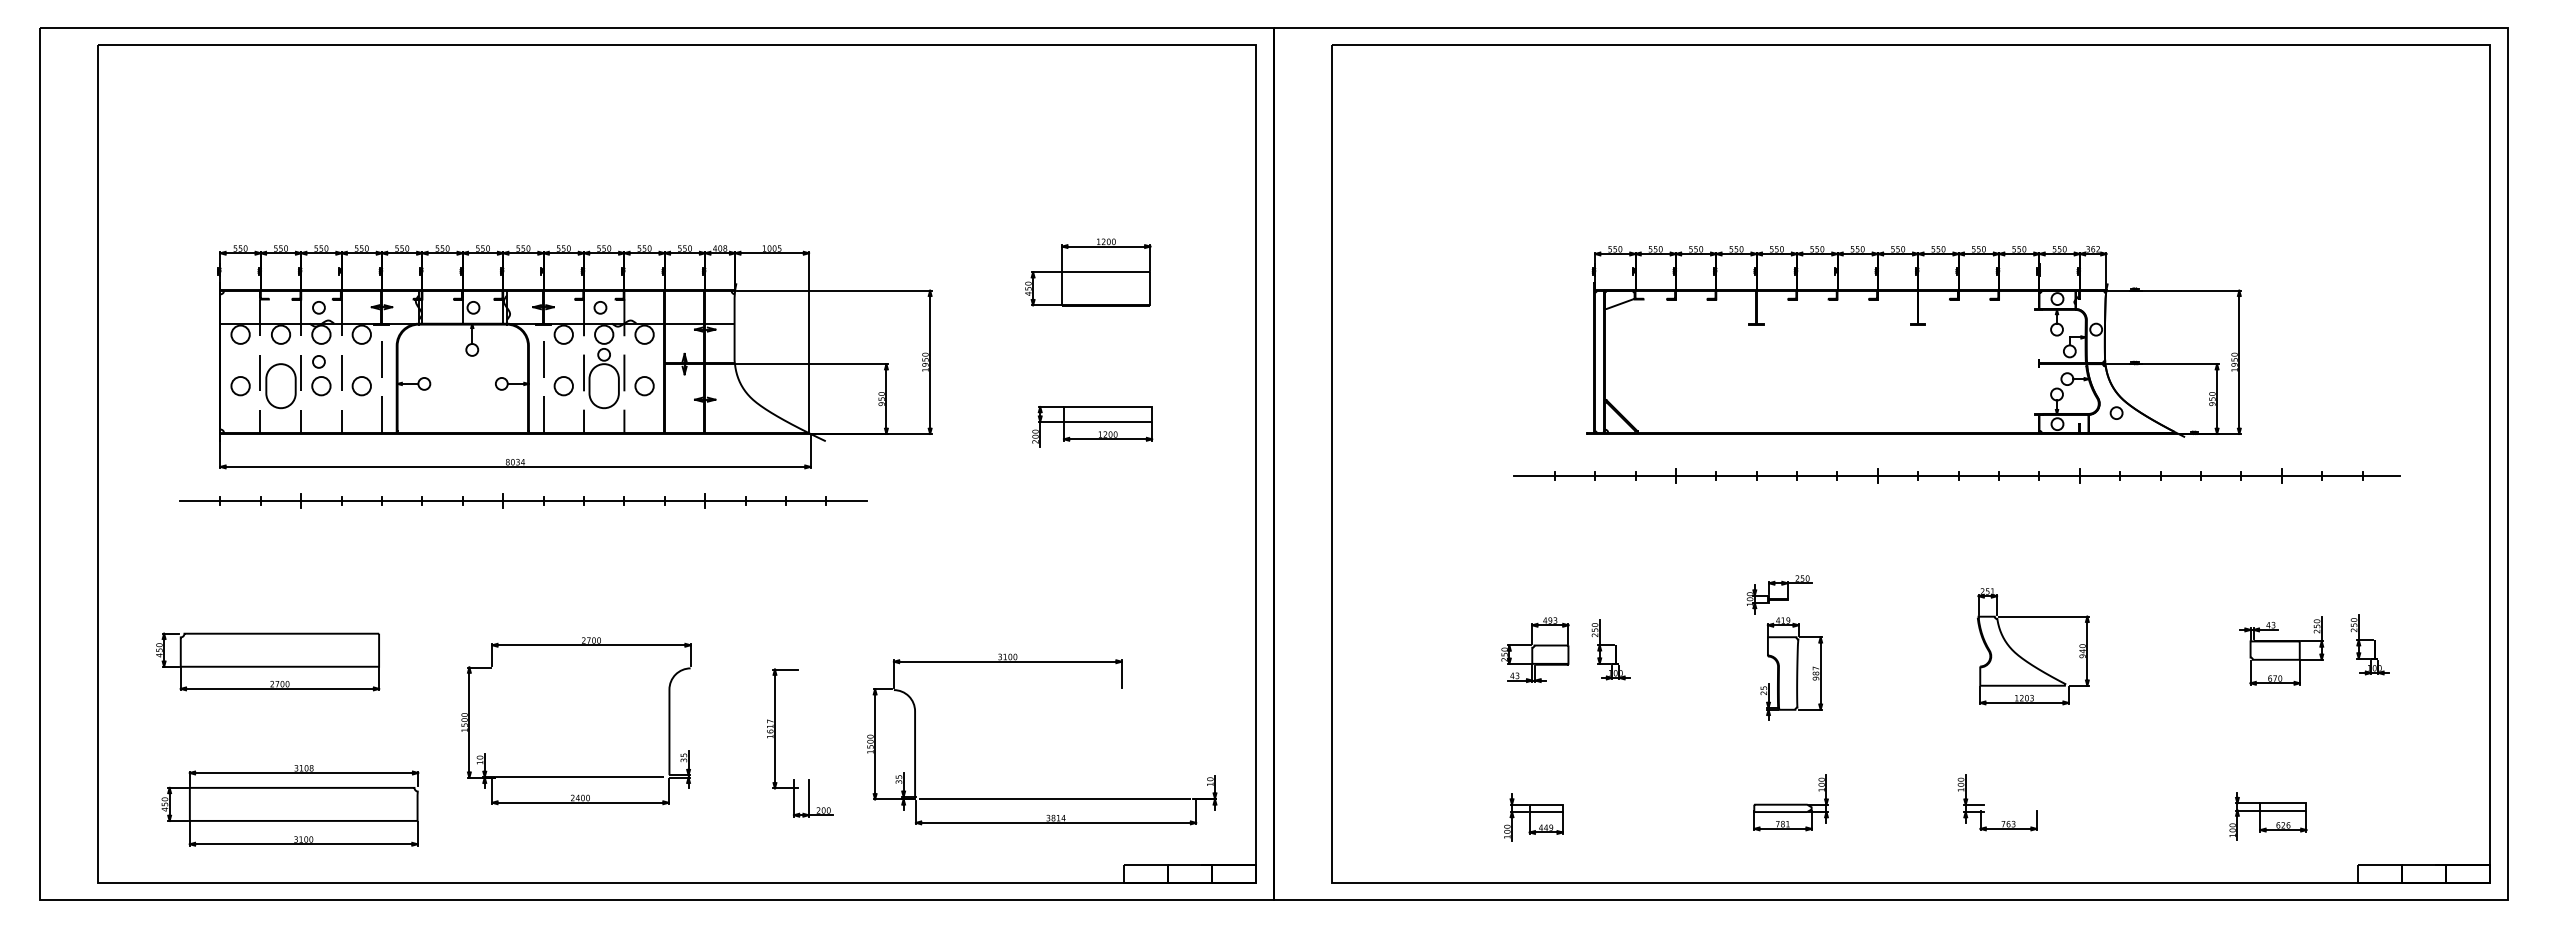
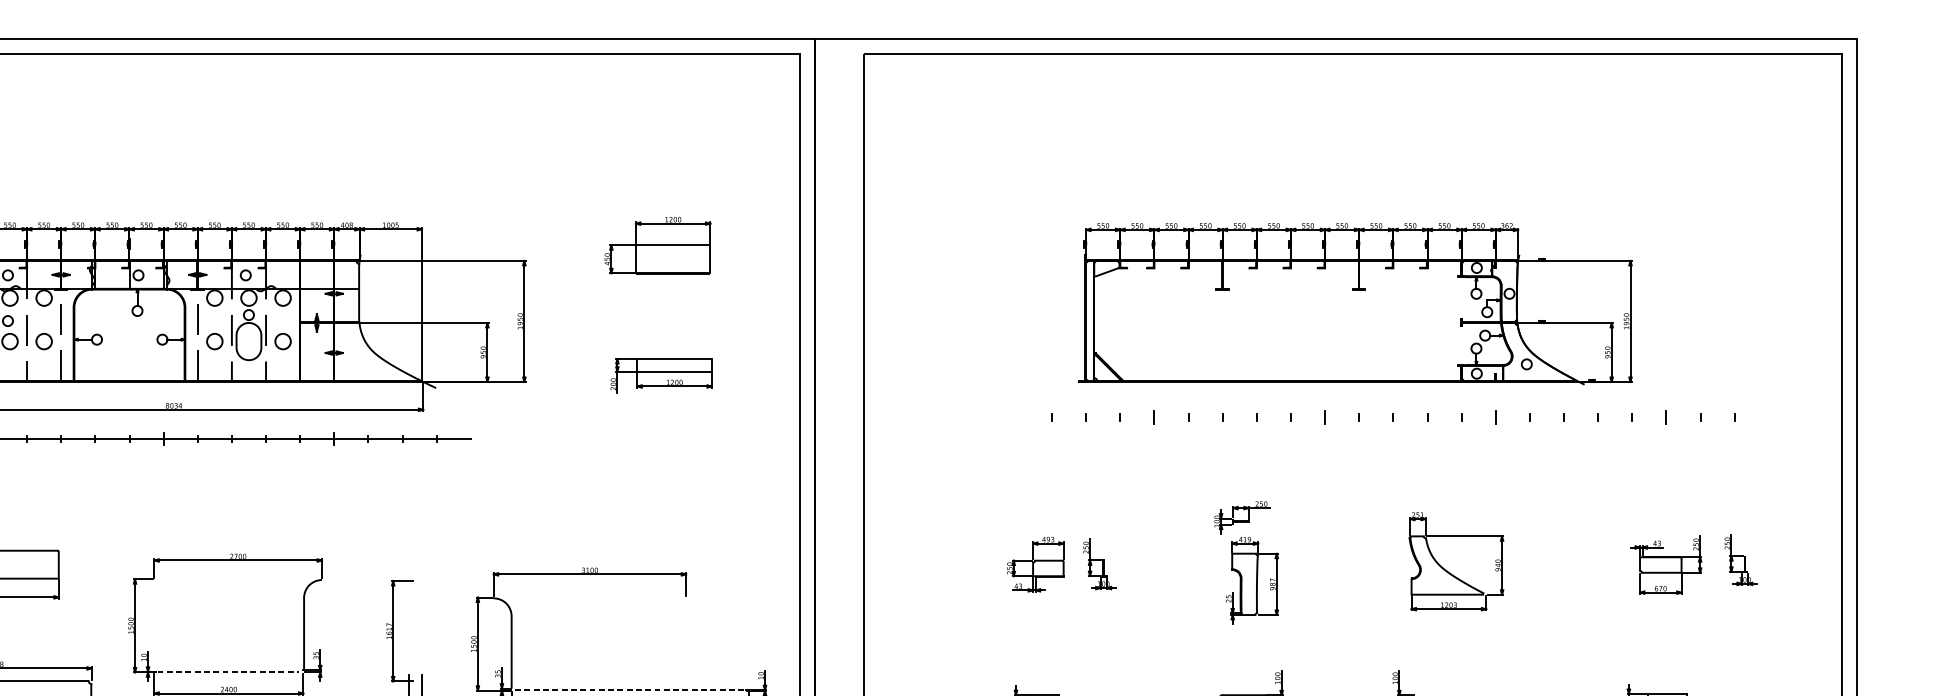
line: (1957, 476) -> (1392, 417), removed
line: (579, 776) -> (228, 671), solid -> dashed
line: (1055, 798) -> (630, 689), solid -> dashed

